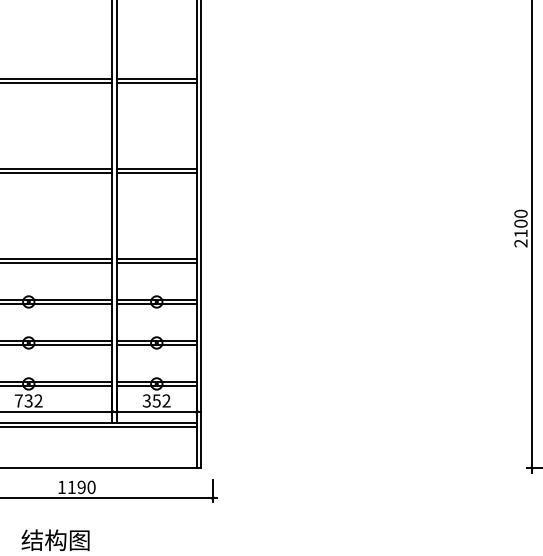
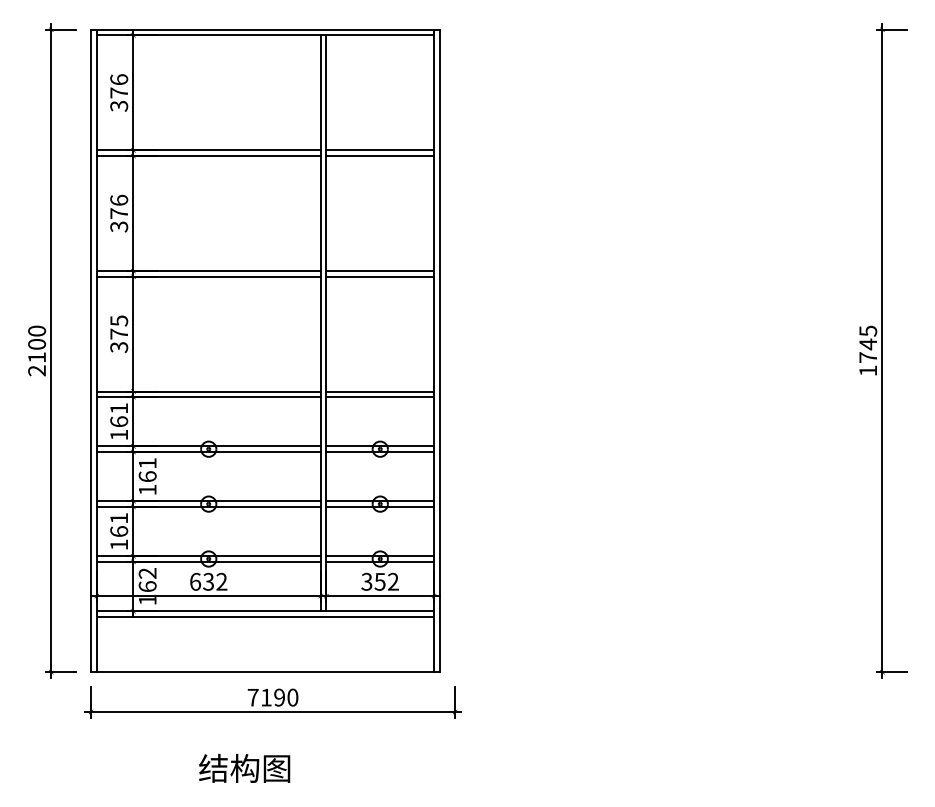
text: (521, 228) -> (868, 350), 2100 -> 1745
text: (18, 400) -> (195, 581), 732 -> 632
text: (61, 487) -> (252, 697), 1190 -> 7190

